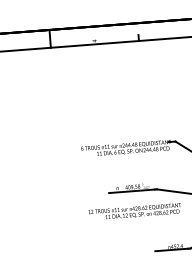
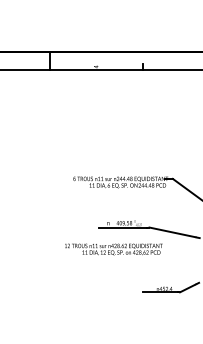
text: (134, 211) -> (113, 249), moved

